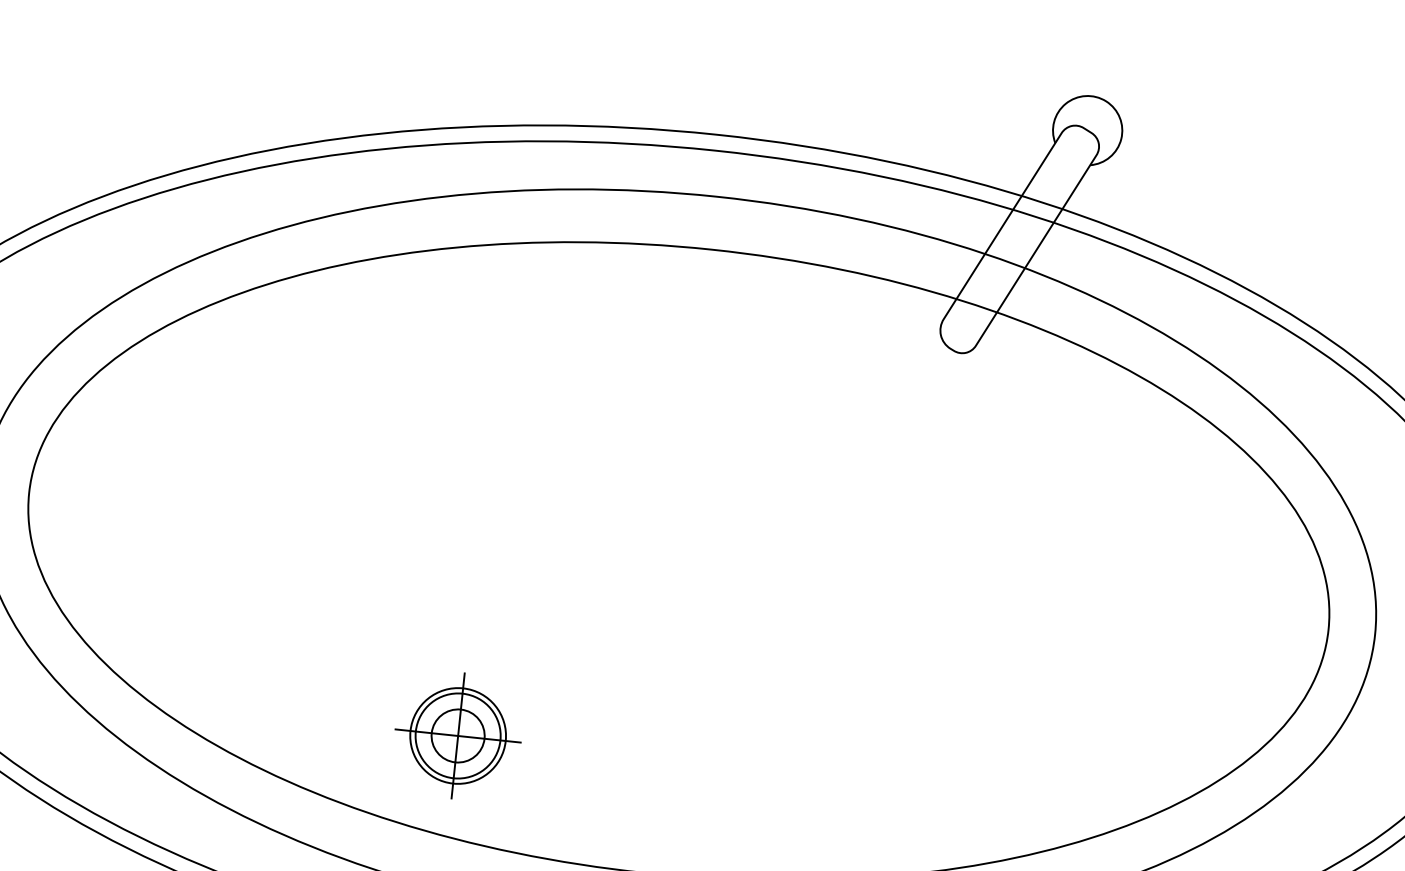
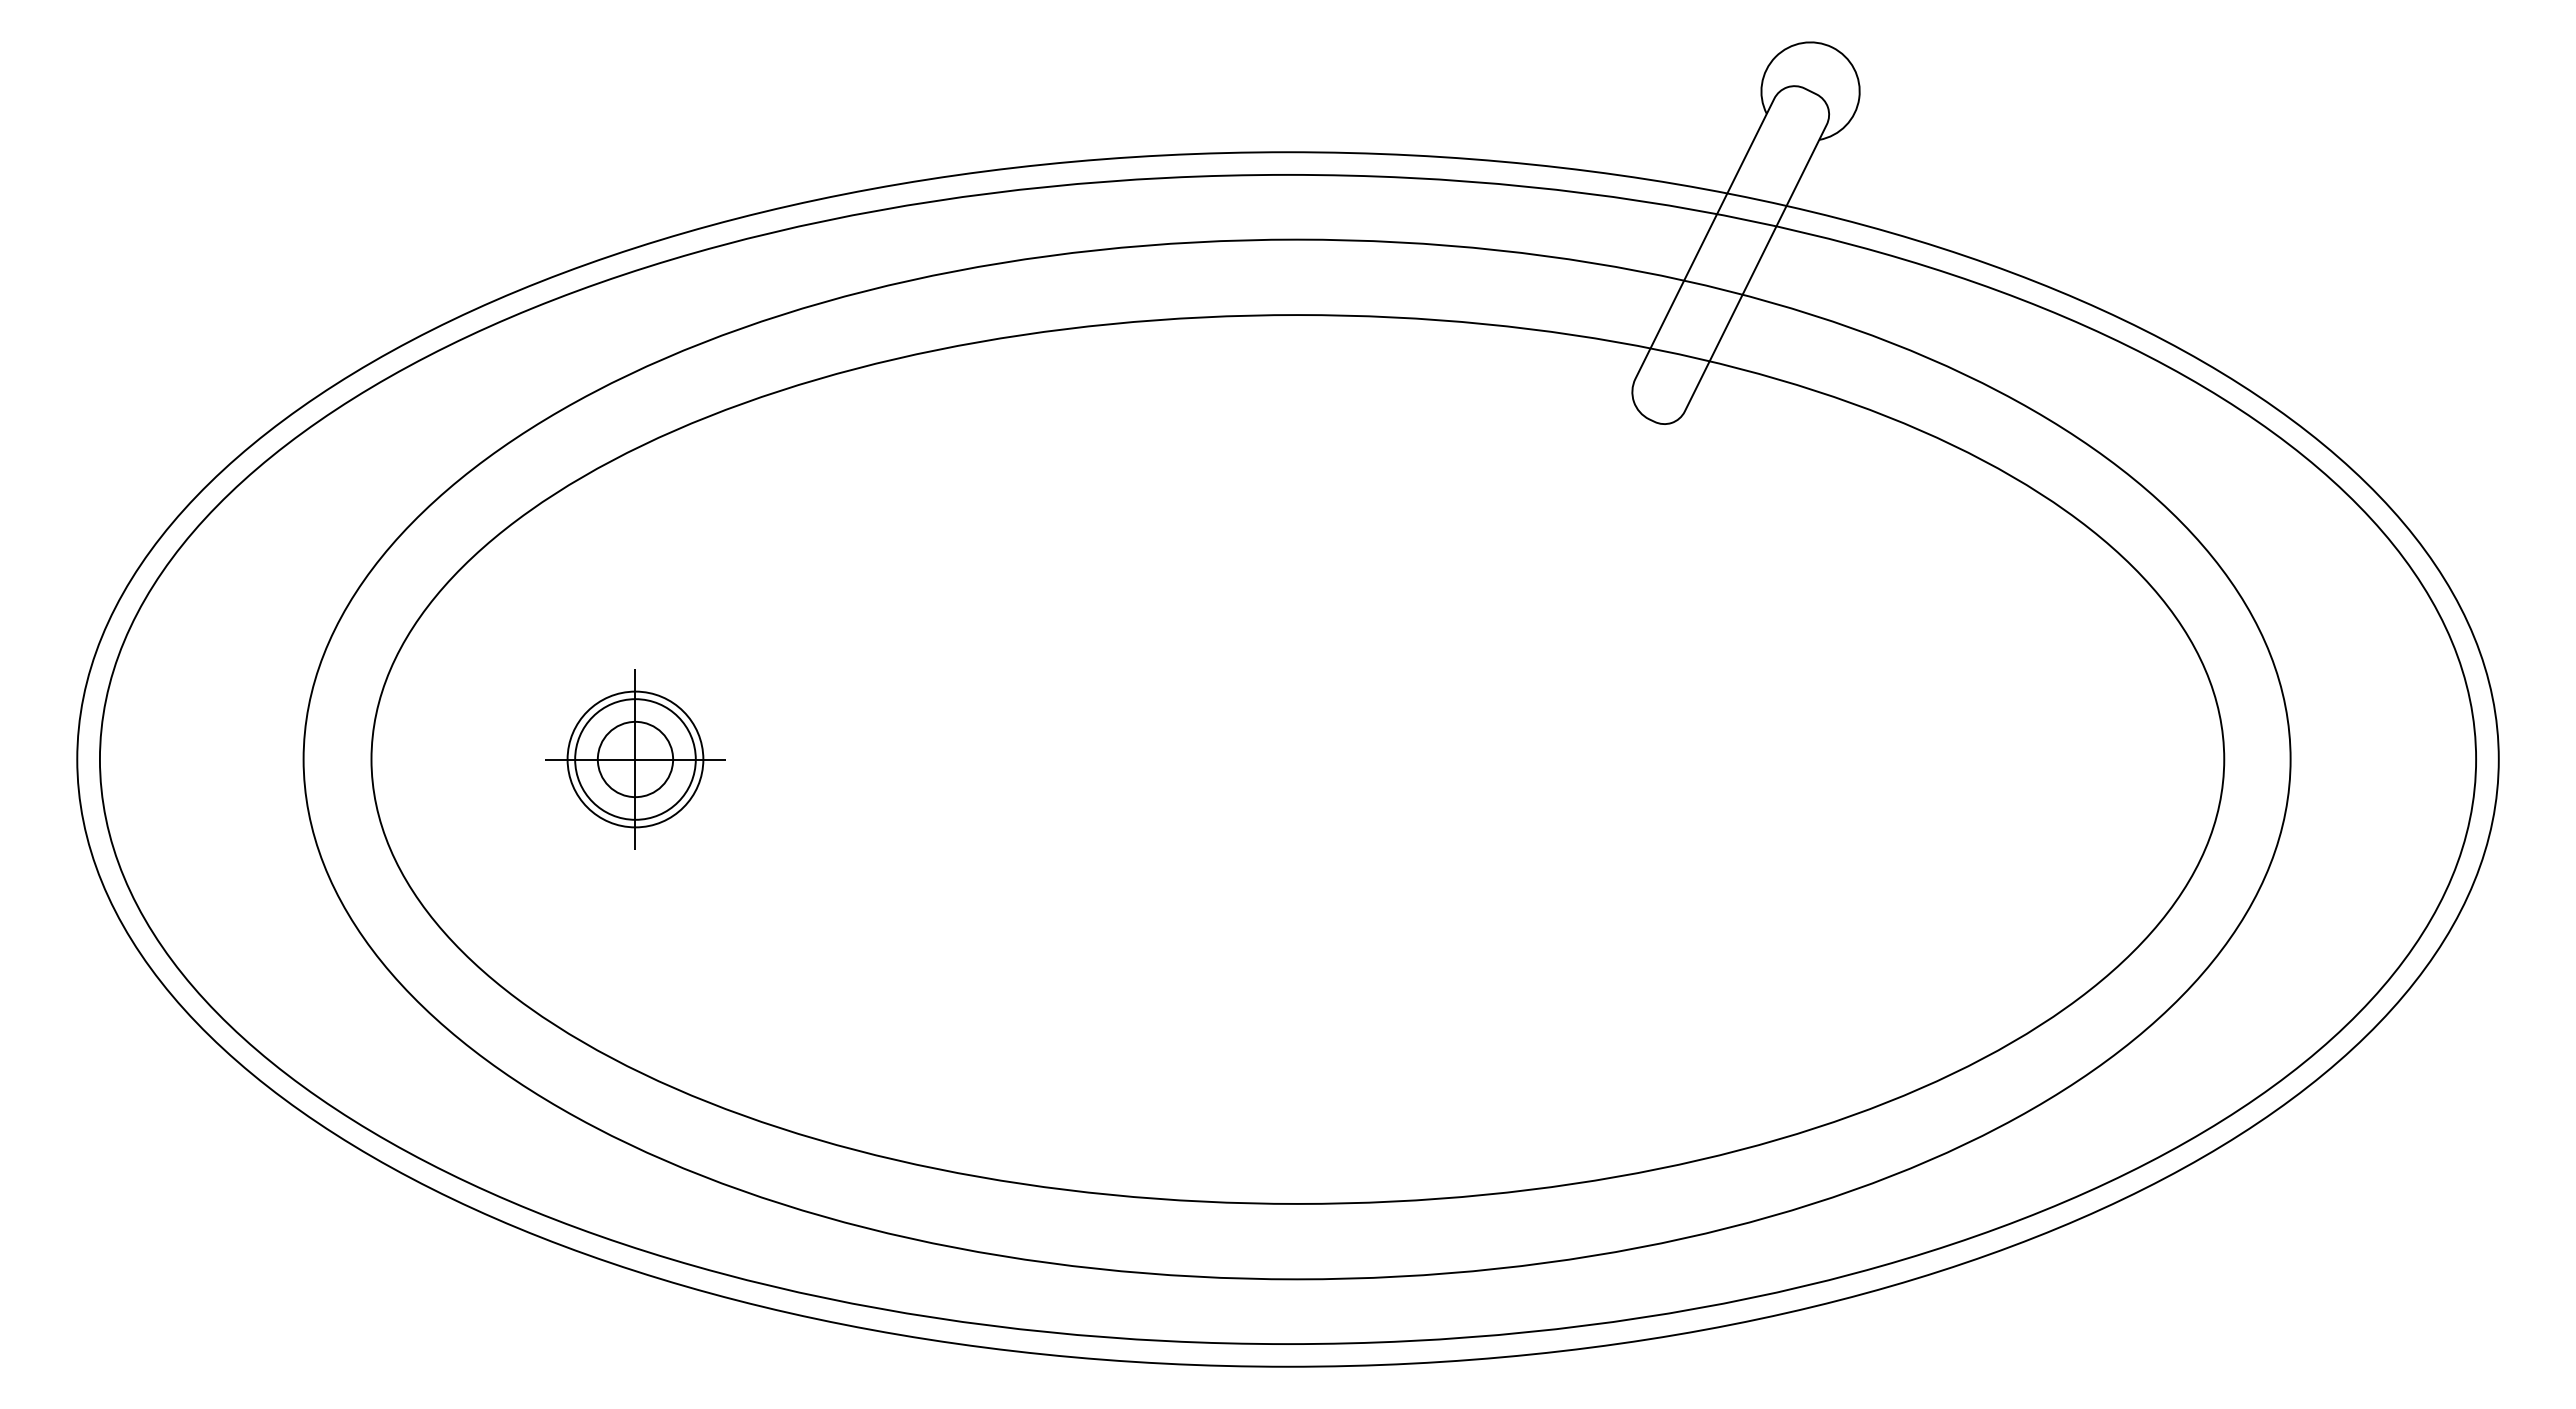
part: (458, 735) -> (635, 759), moved

